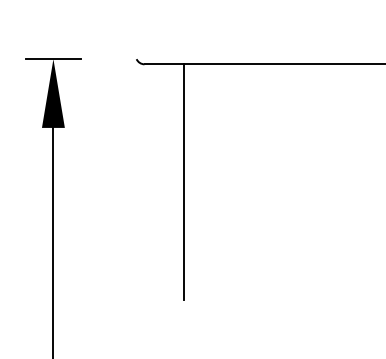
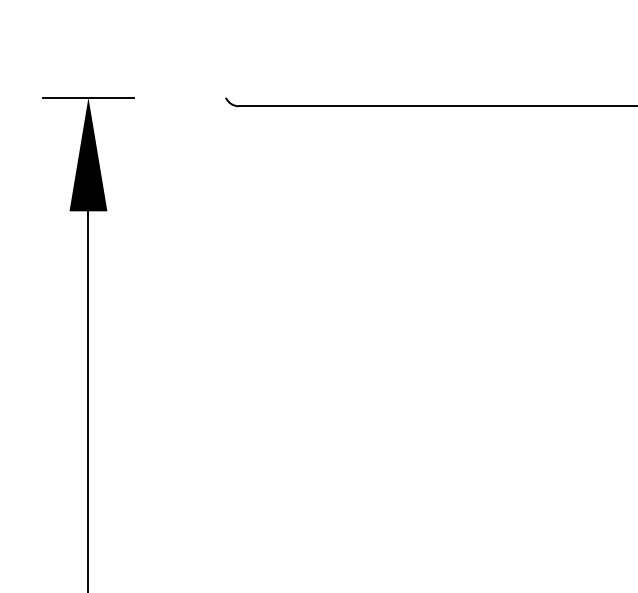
line: (184, 181) -> (304, 299), removed

